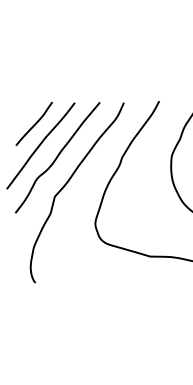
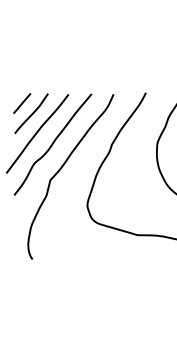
line: (23, 112) -> (21, 103), added

